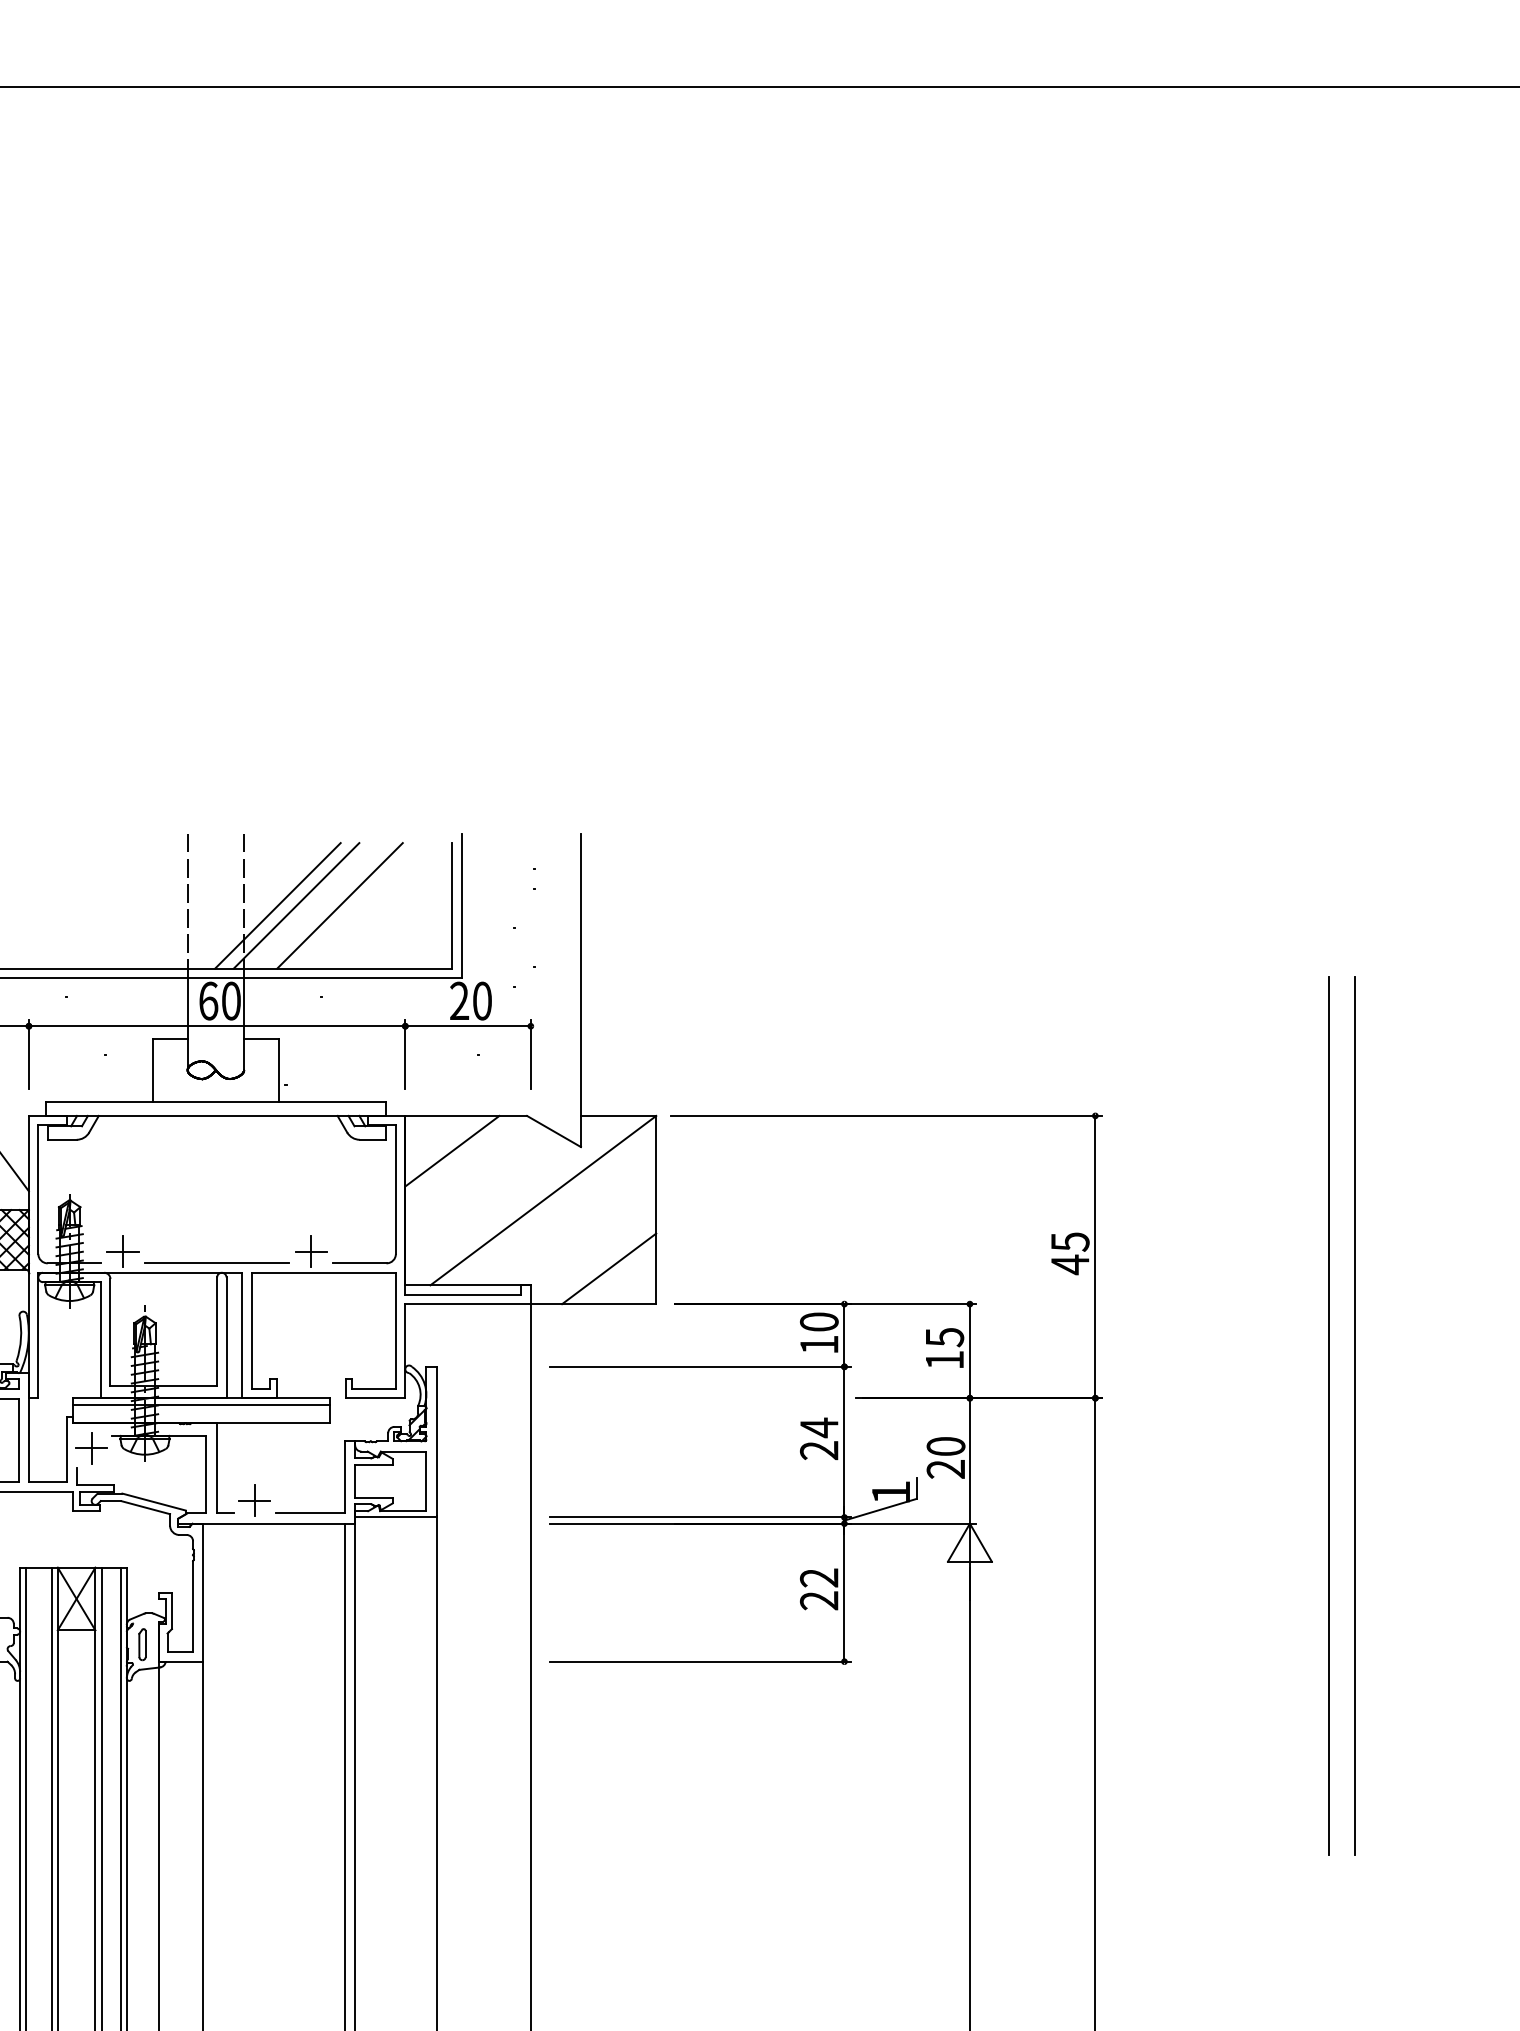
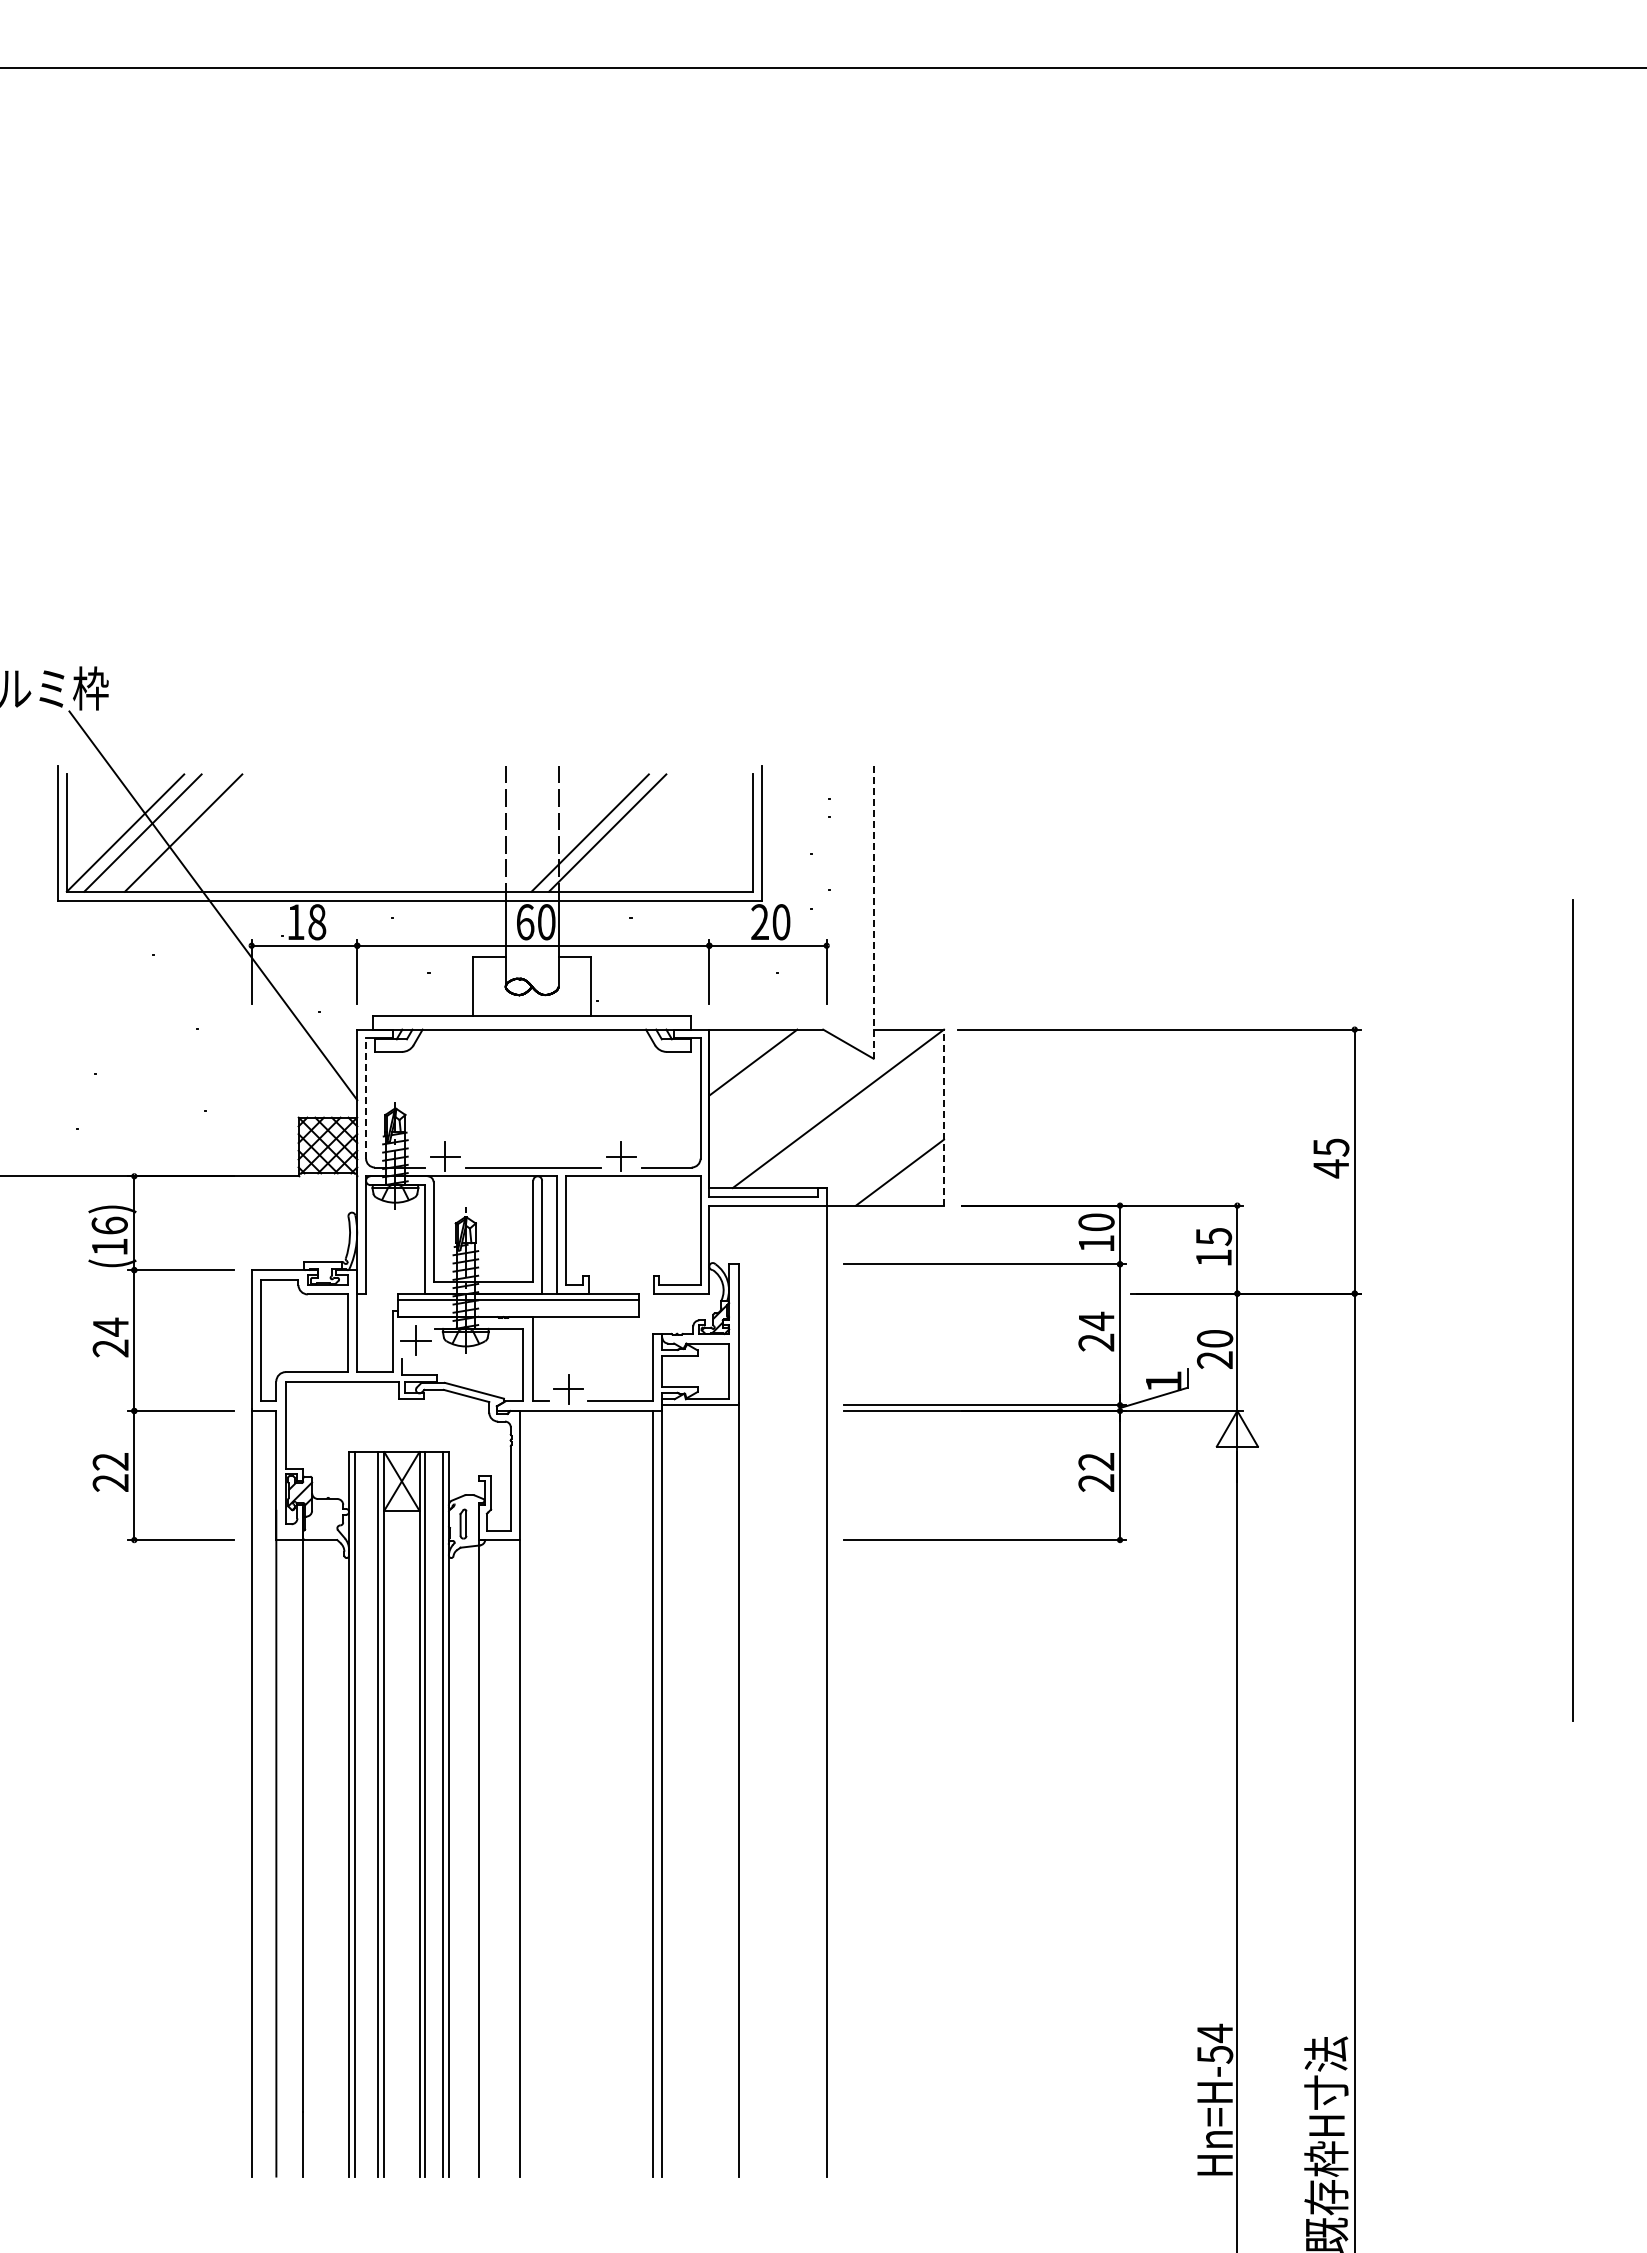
line: (339, 905) -> (647, 832), removed
line: (580, 990) -> (873, 912), solid -> dashed
line: (38, 1189) -> (366, 1098), solid -> dashed
line: (656, 1209) -> (944, 1117), solid -> dashed
line: (1354, 1416) -> (1597, 1310), removed

